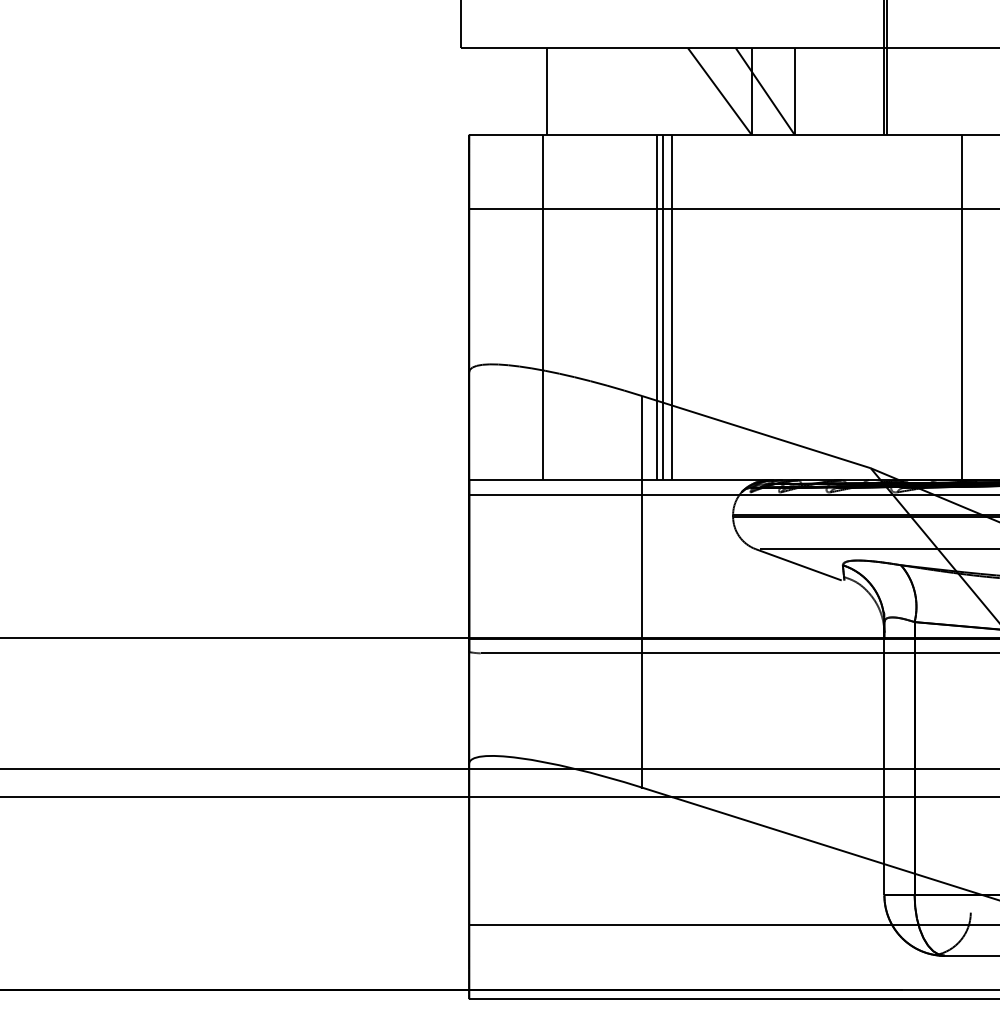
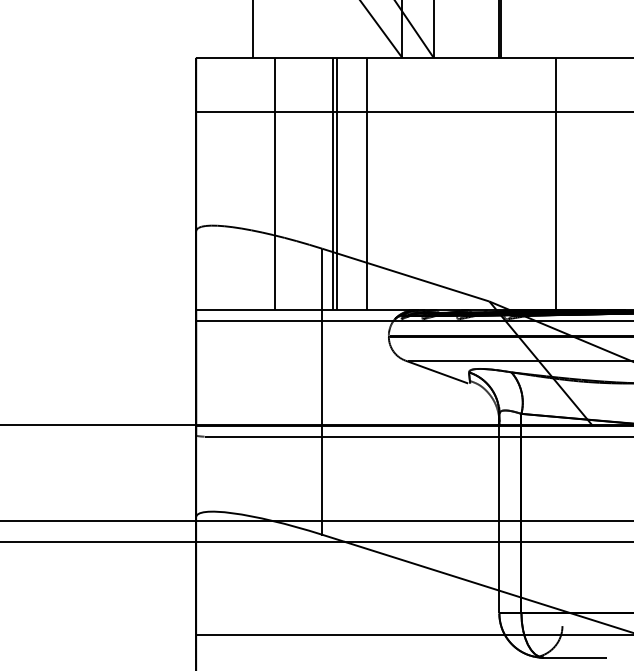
line: (542, 307) -> (275, 184), moved
line: (672, 307) -> (367, 184), moved

